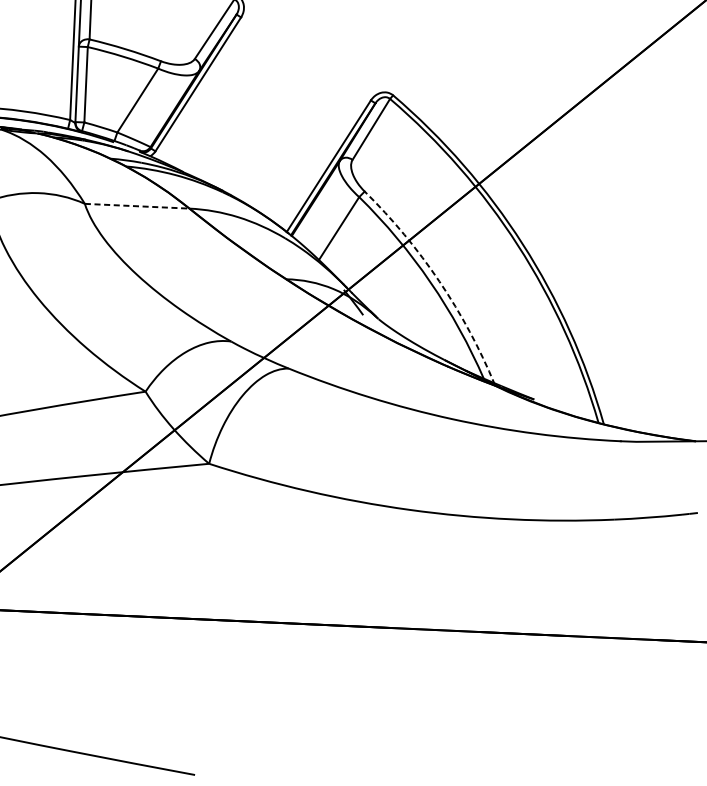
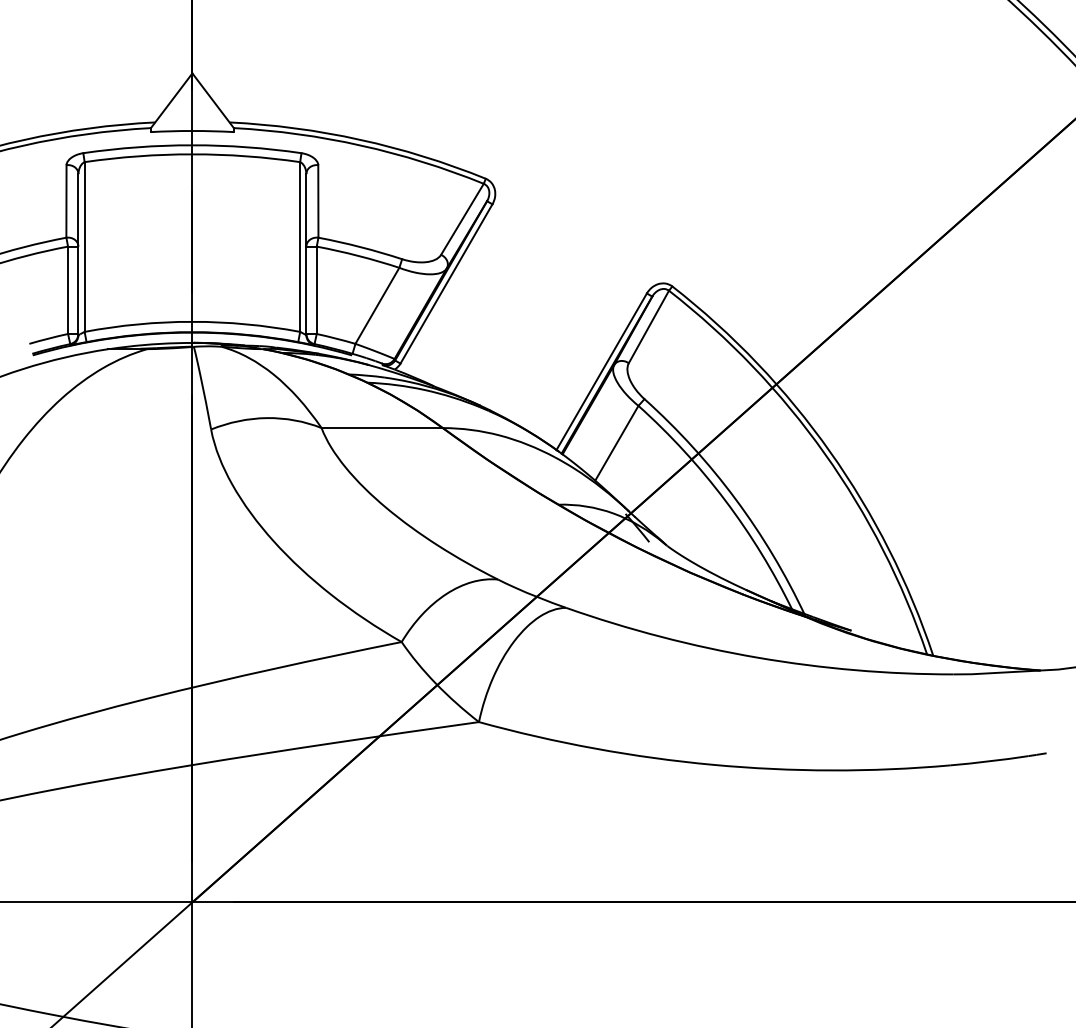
line: (137, 206) -> (382, 428), dashed -> solid
arc: (439, 281) -> (735, 499), dashed -> solid

